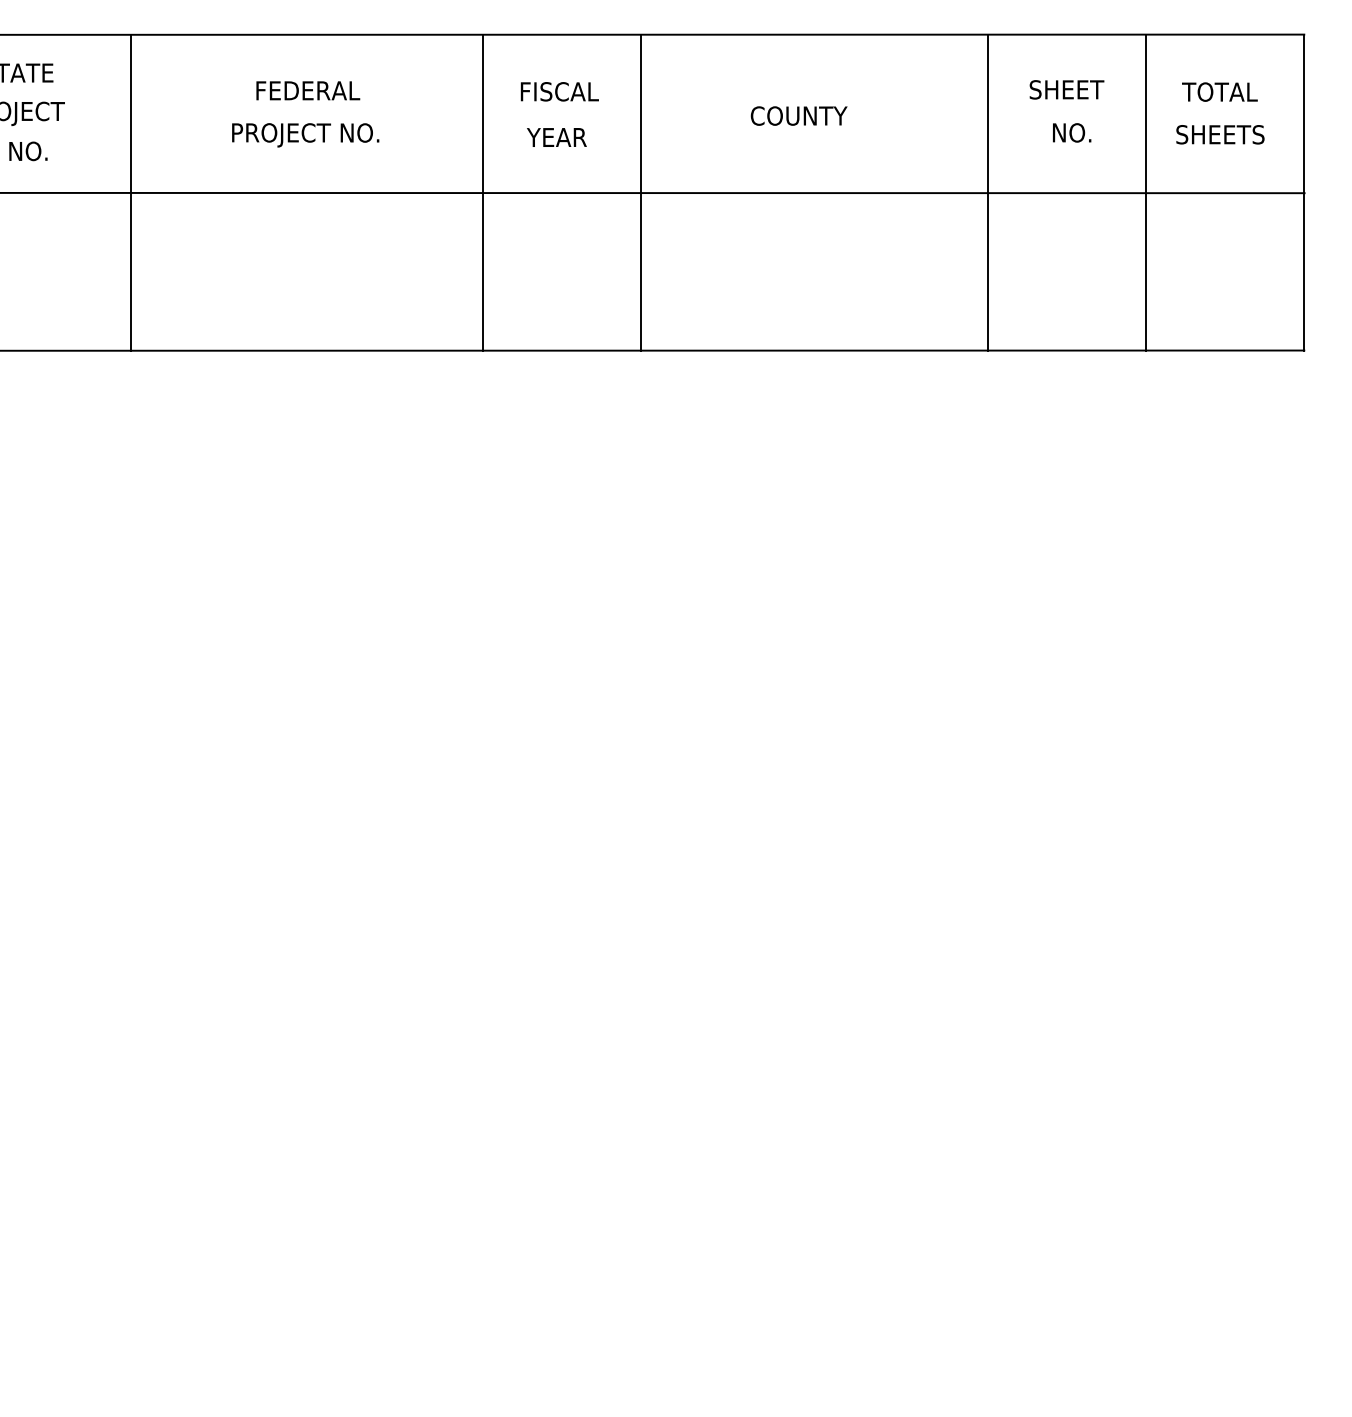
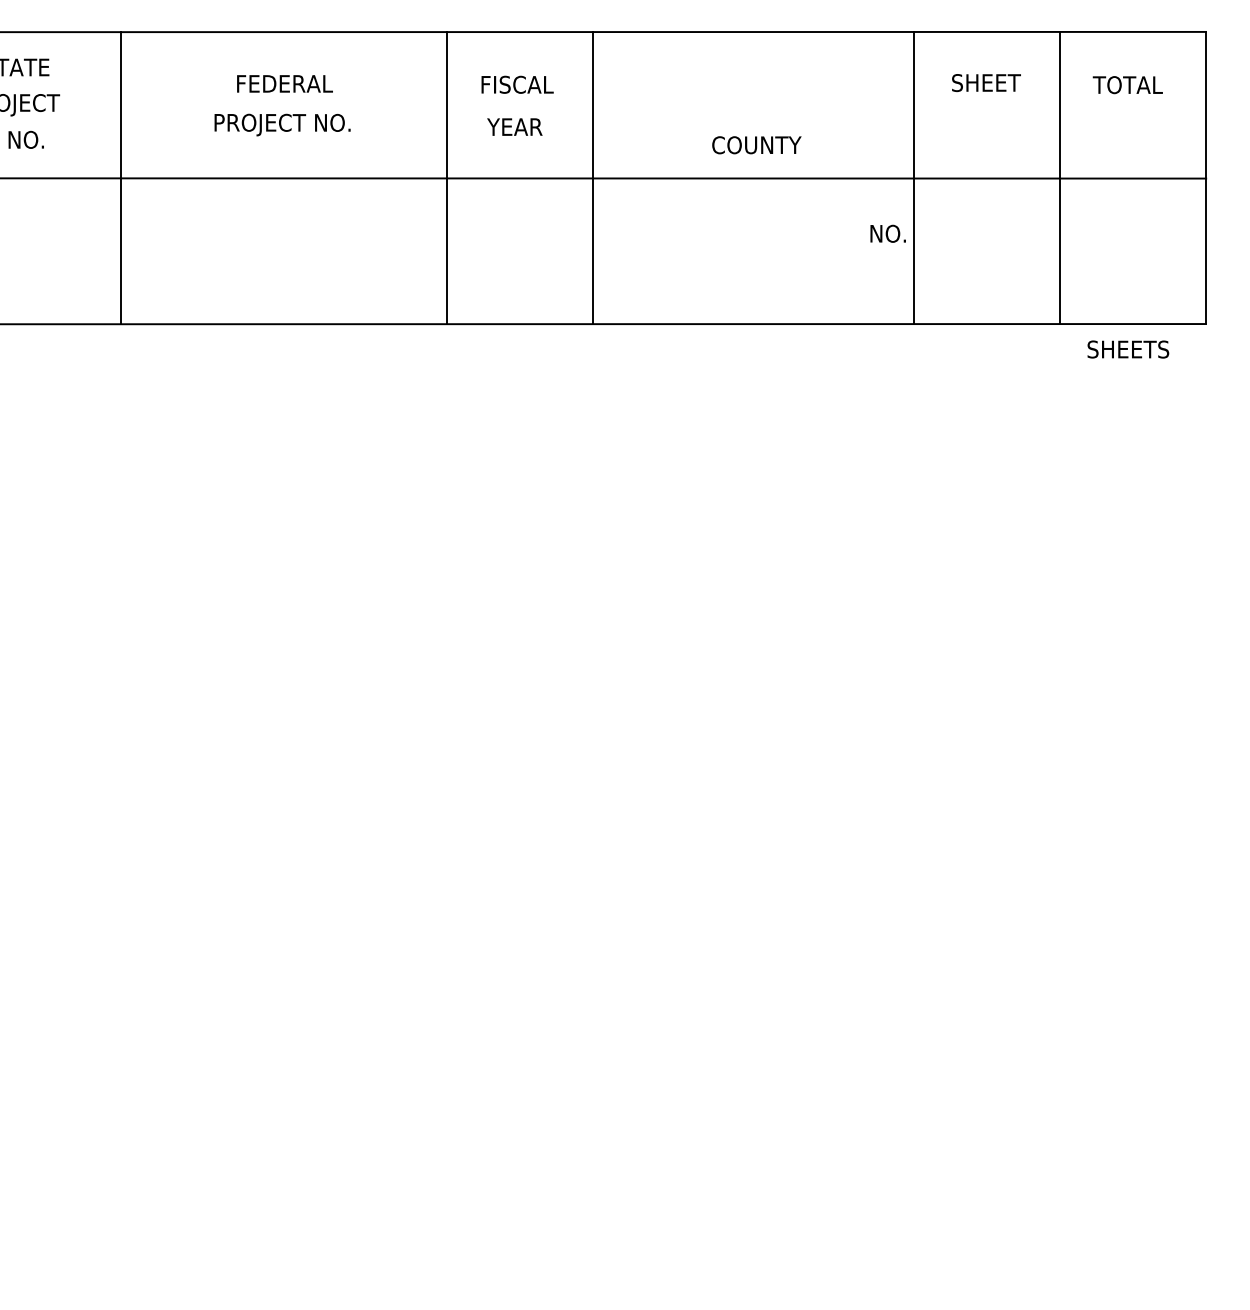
text: (798, 116) -> (756, 145), moved
text: (1071, 132) -> (887, 233), moved
text: (1220, 134) -> (1128, 349), moved

